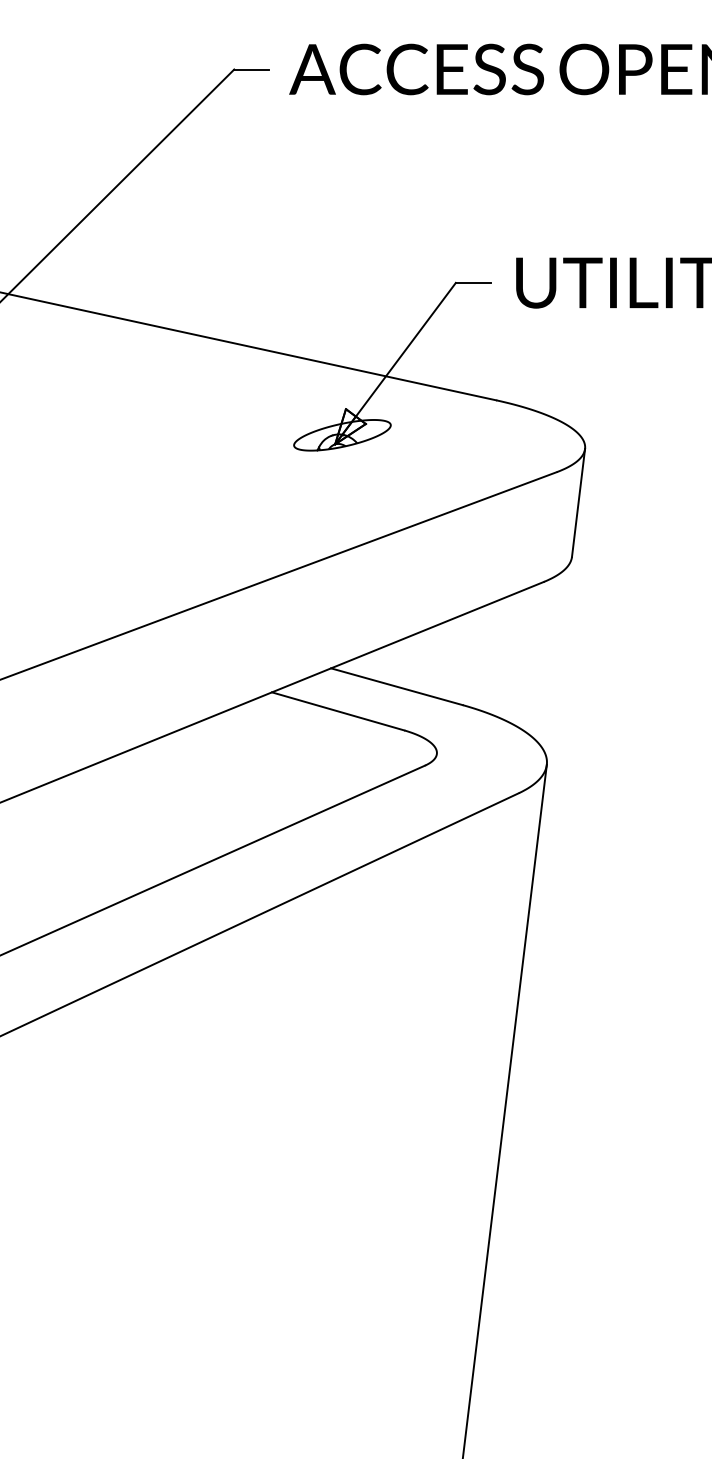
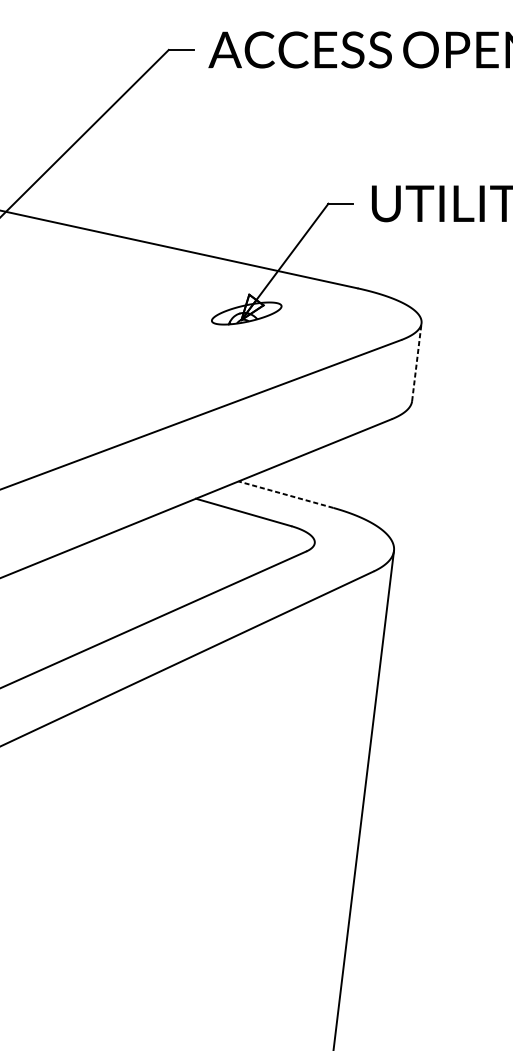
line: (578, 502) -> (416, 361), solid -> dashed
line: (396, 686) -> (285, 494), solid -> dashed

